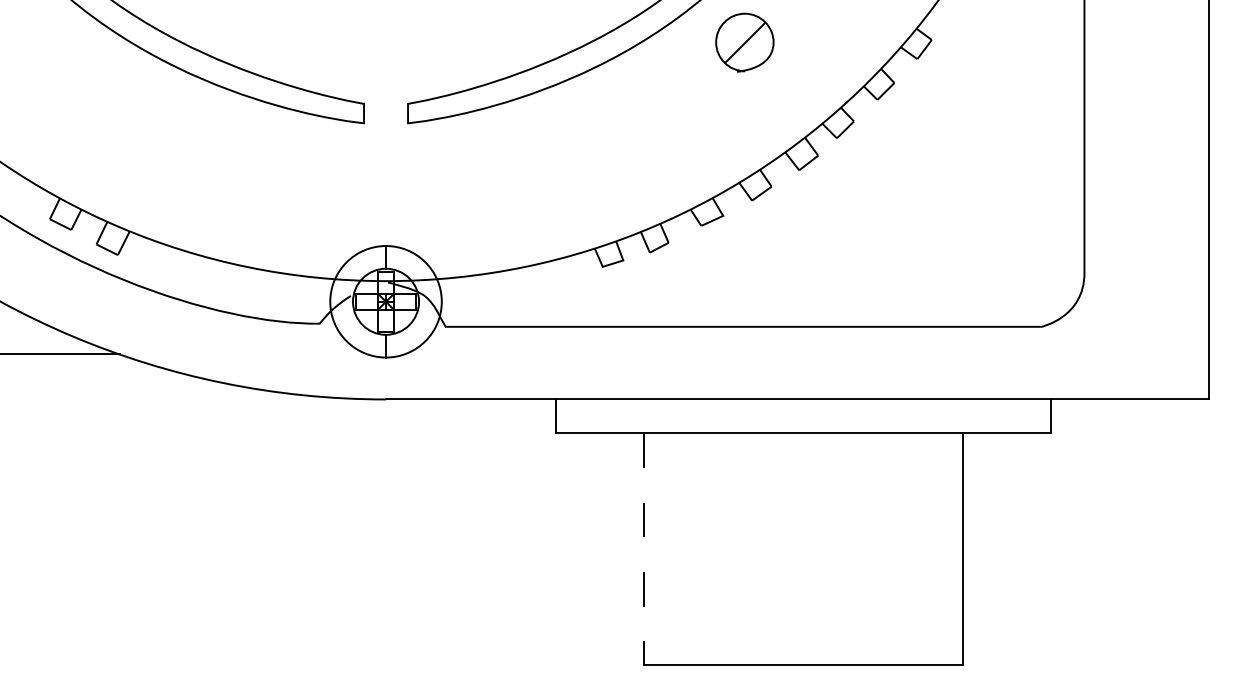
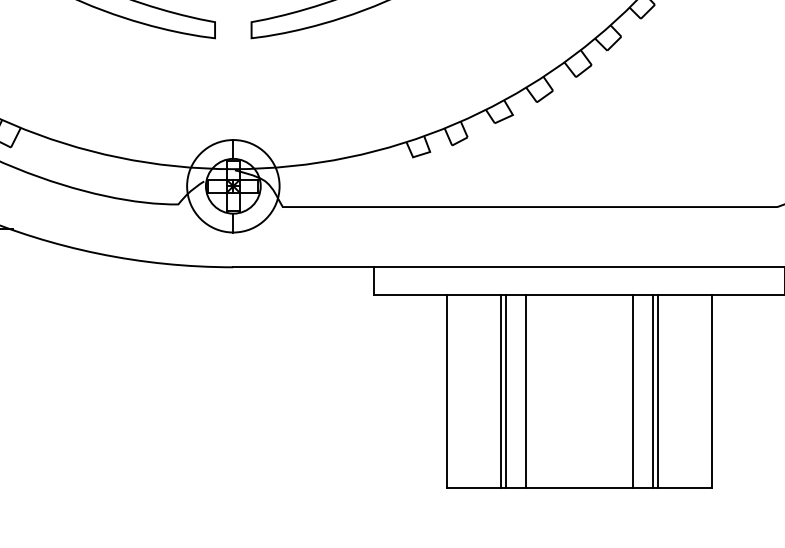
line: (643, 549) -> (446, 391), dashed -> solid
line: (708, 549) -> (500, 391), added
line: (714, 549) -> (505, 391), added
line: (738, 549) -> (525, 391), added
line: (868, 549) -> (633, 391), added
line: (891, 549) -> (652, 391), added
line: (898, 549) -> (658, 391), added

